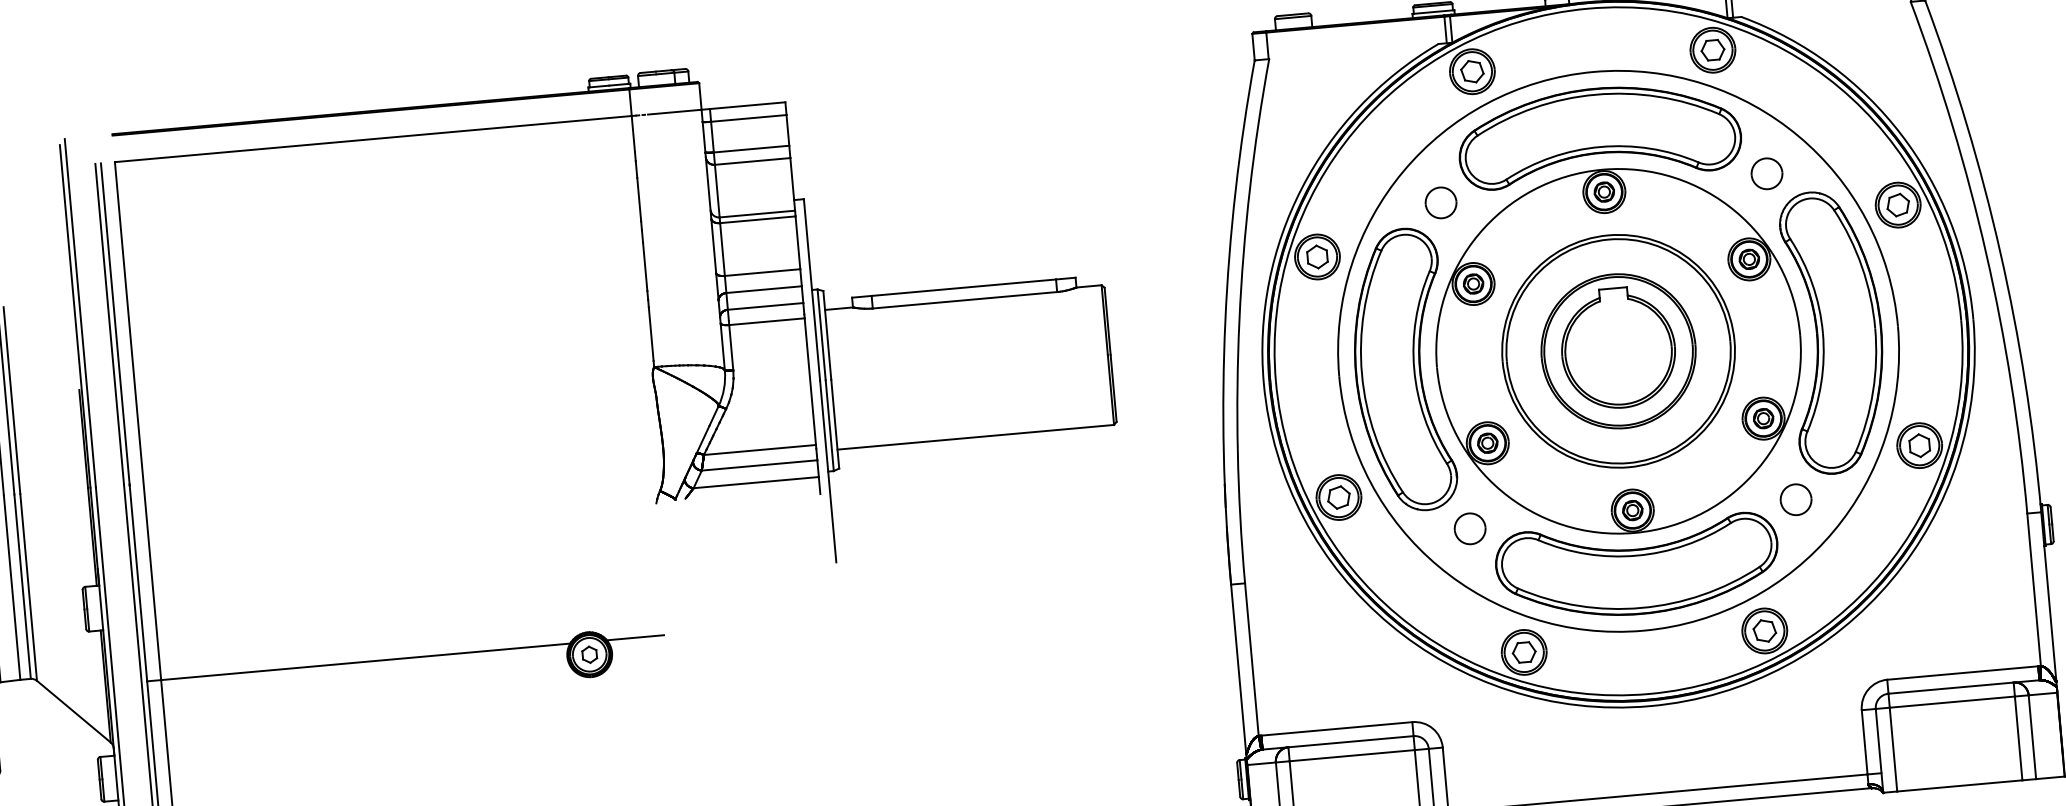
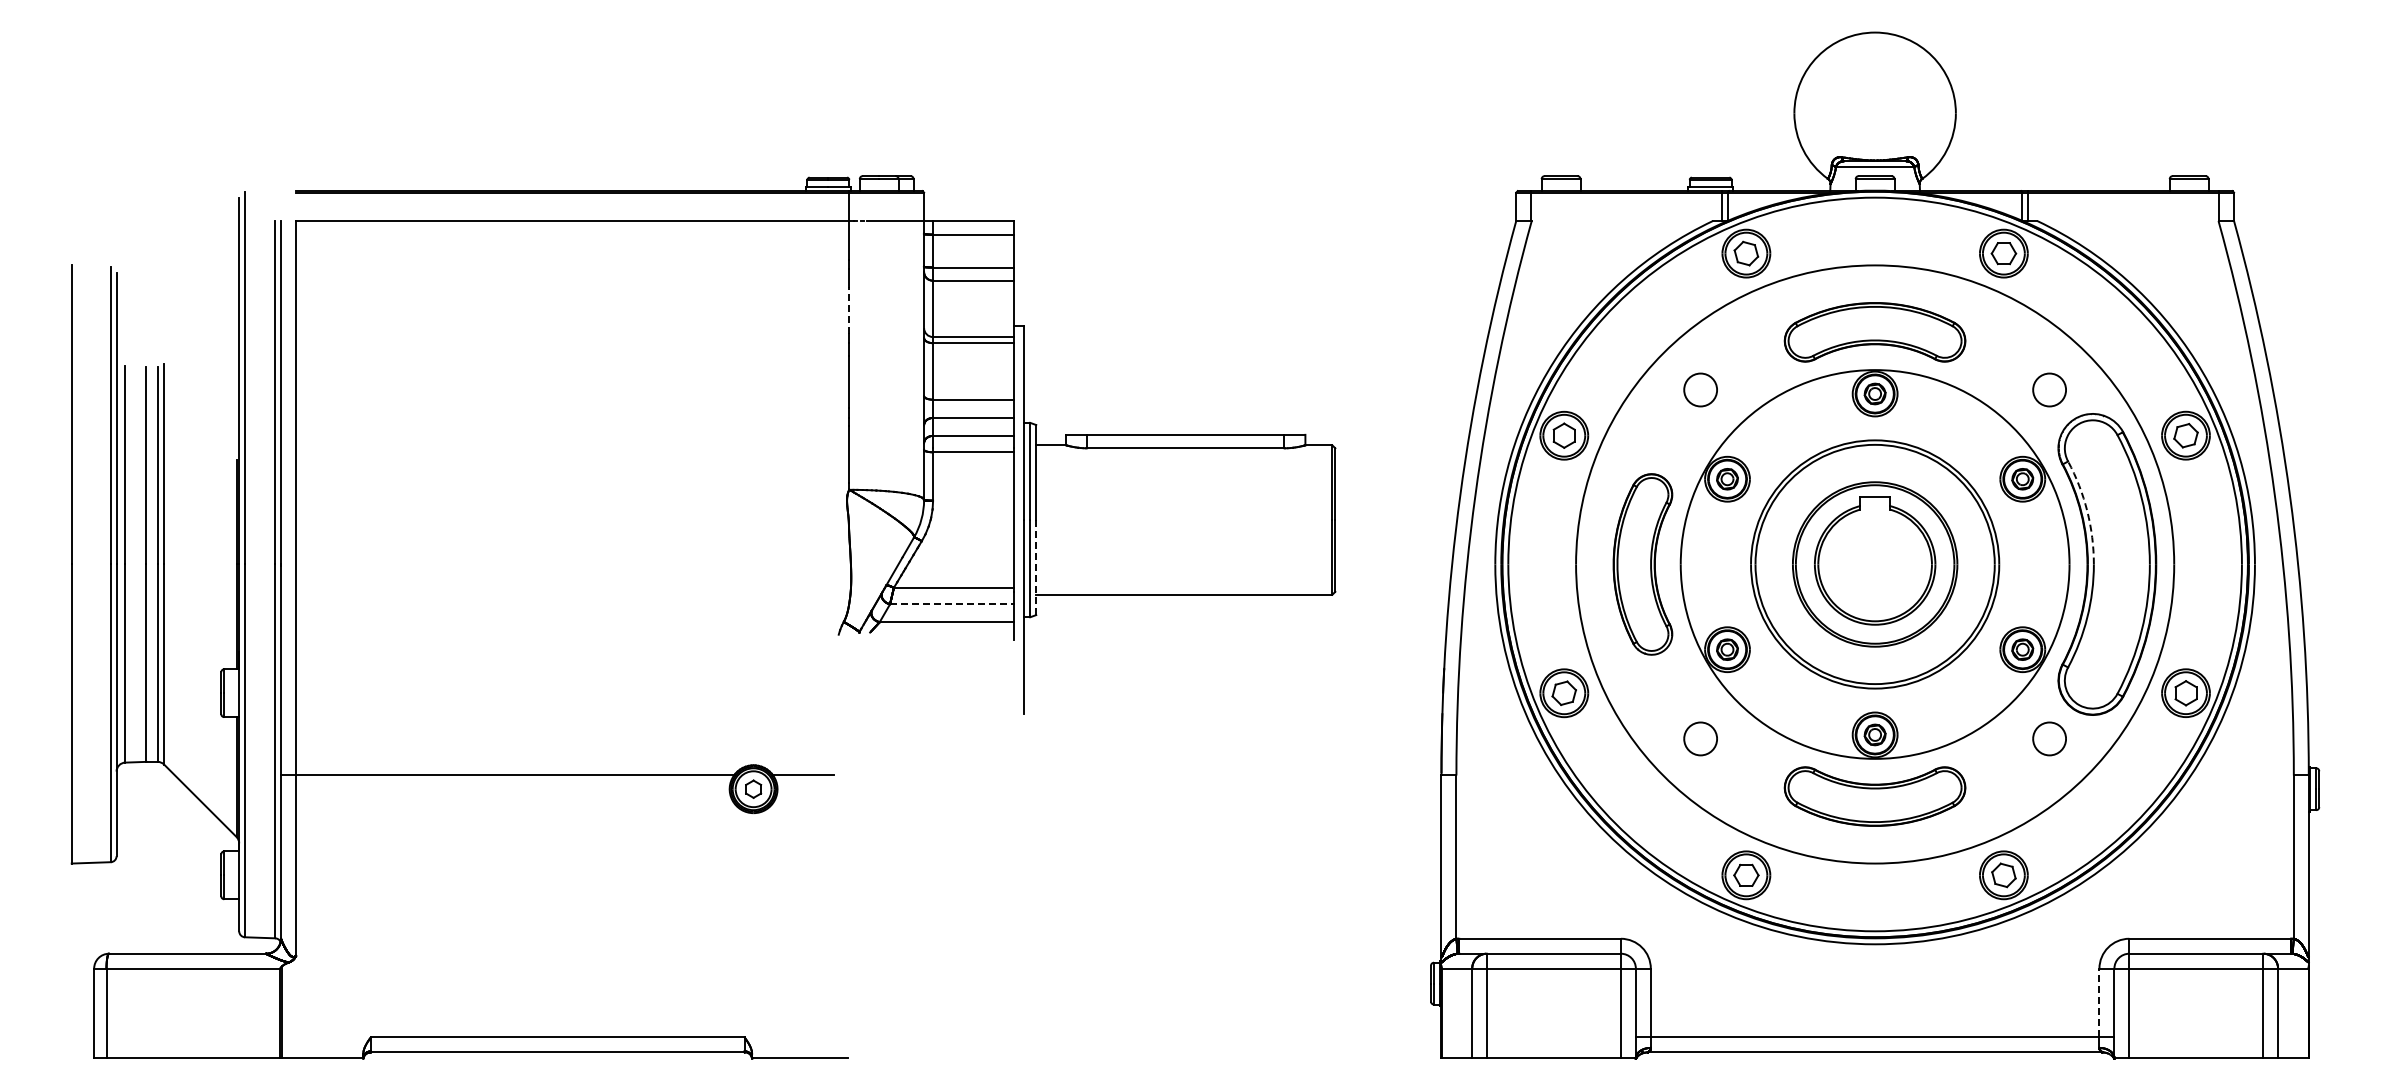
part: (1598, 134) -> (1874, 332), size x0.6
line: (639, 199) -> (849, 310), solid -> dashed
arc: (1812, 284) -> (2087, 511), solid -> dashed
part: (1401, 370) -> (1642, 564), size x0.6
line: (835, 424) -> (1036, 567), solid -> dashed
line: (759, 465) -> (951, 604), solid -> dashed
part: (1637, 568) -> (1874, 796), size x0.6
line: (1864, 741) -> (2099, 1002), solid -> dashed

